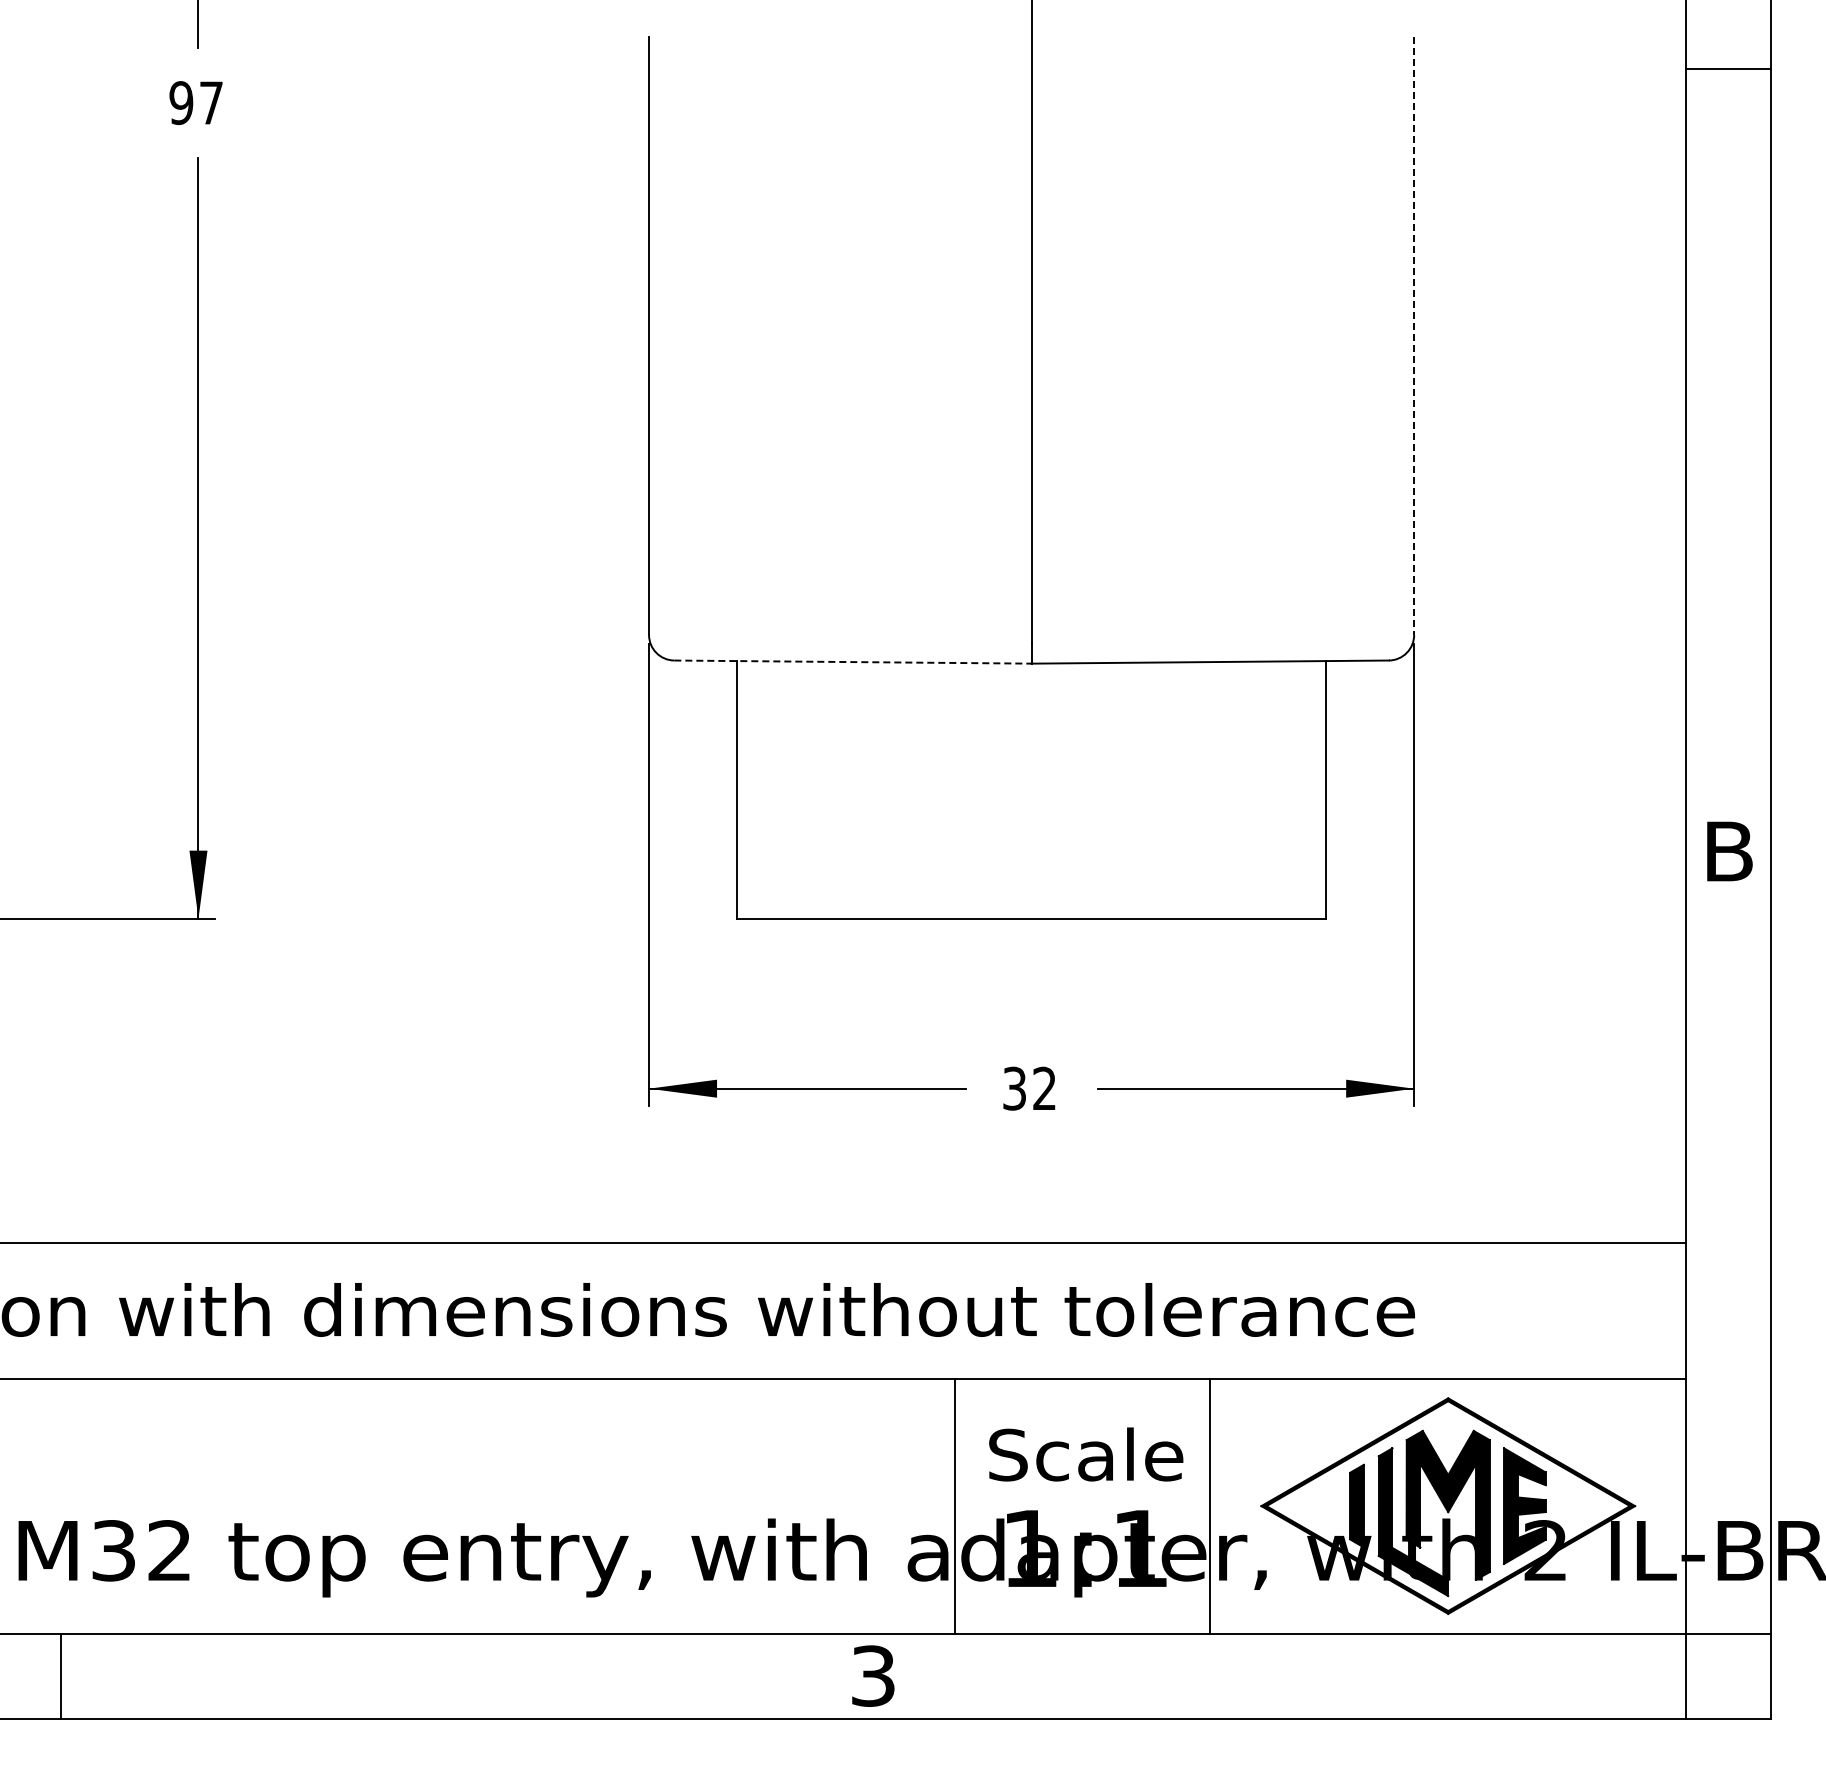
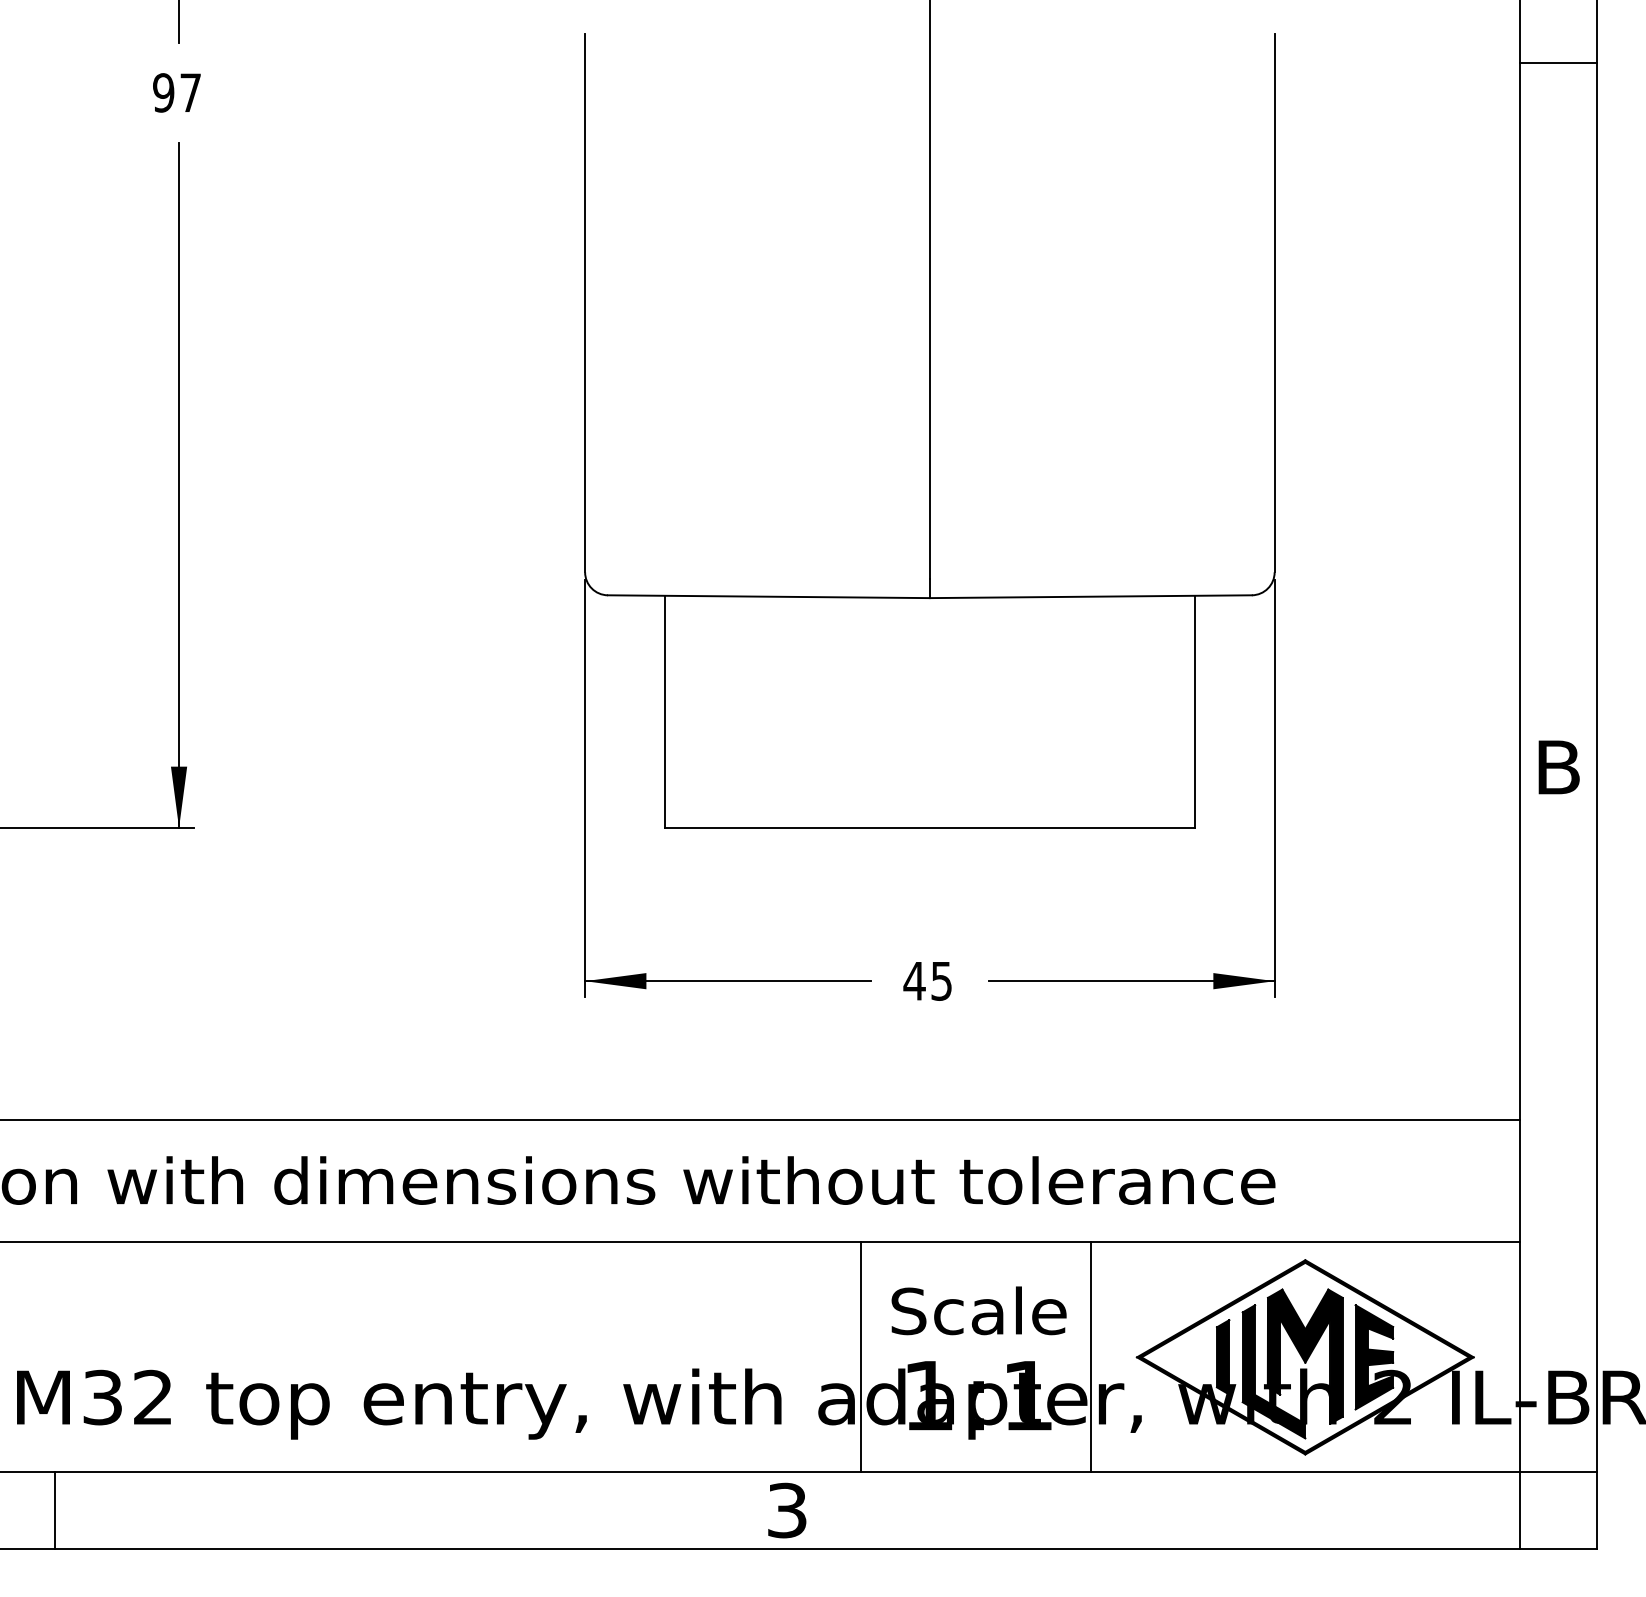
line: (1414, 336) -> (1274, 303), dashed -> solid
line: (852, 662) -> (768, 597), dashed -> solid
text: (1028, 1088) -> (927, 980), 32 -> 45

